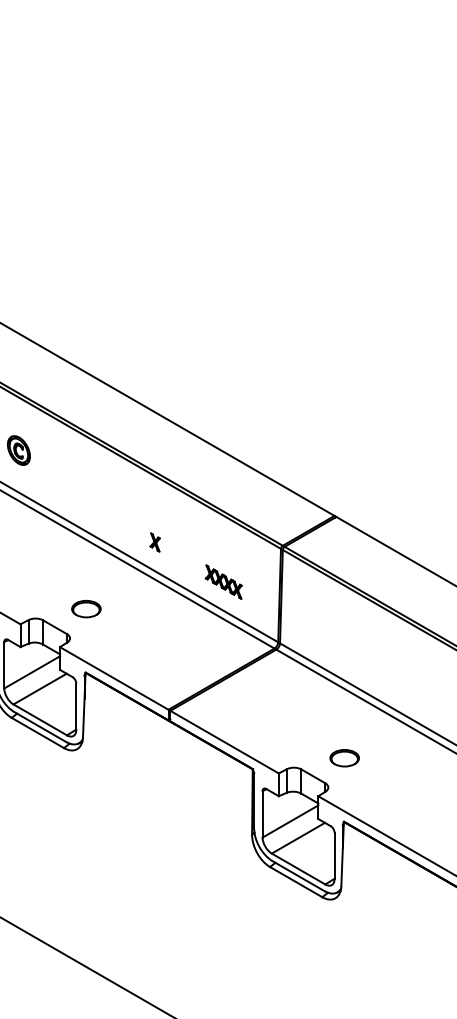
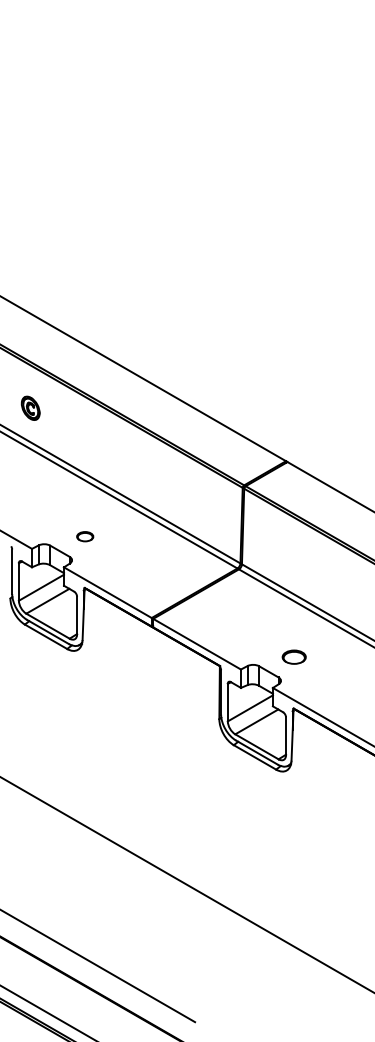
part: (154, 542) -> (140, 482), removed
part: (223, 581) -> (196, 514), removed
part: (85, 608) -> (84, 536), size x0.7

